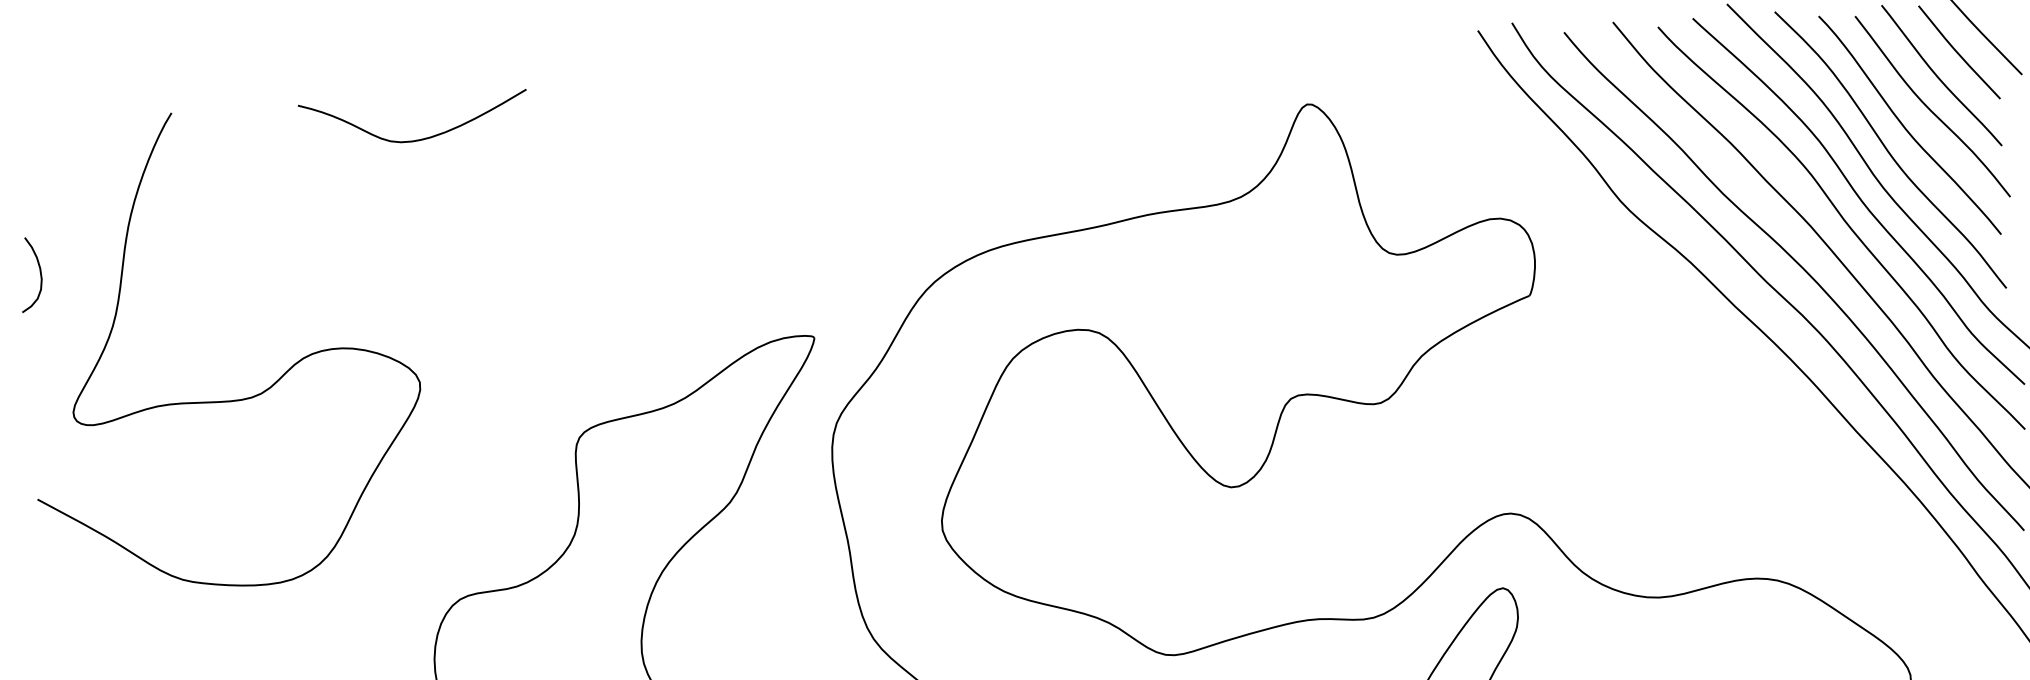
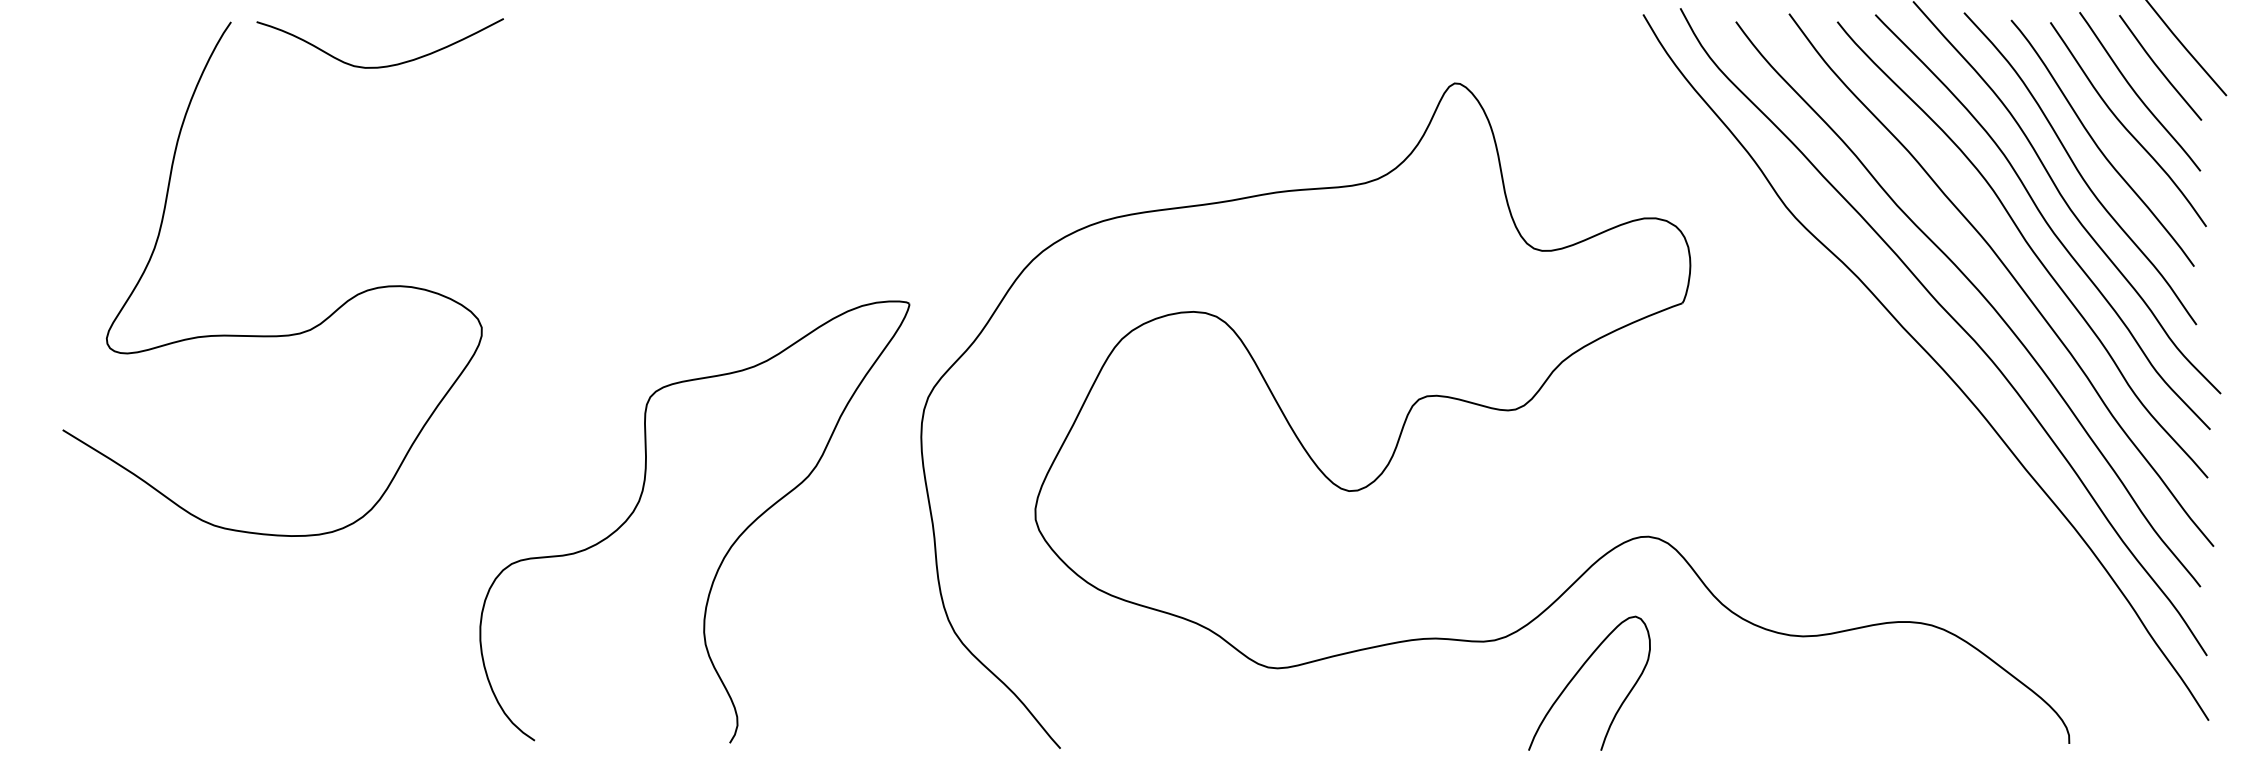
curve: (419, 139) -> (385, 65), moved
curve: (40, 274) -> (79, 187), removed

